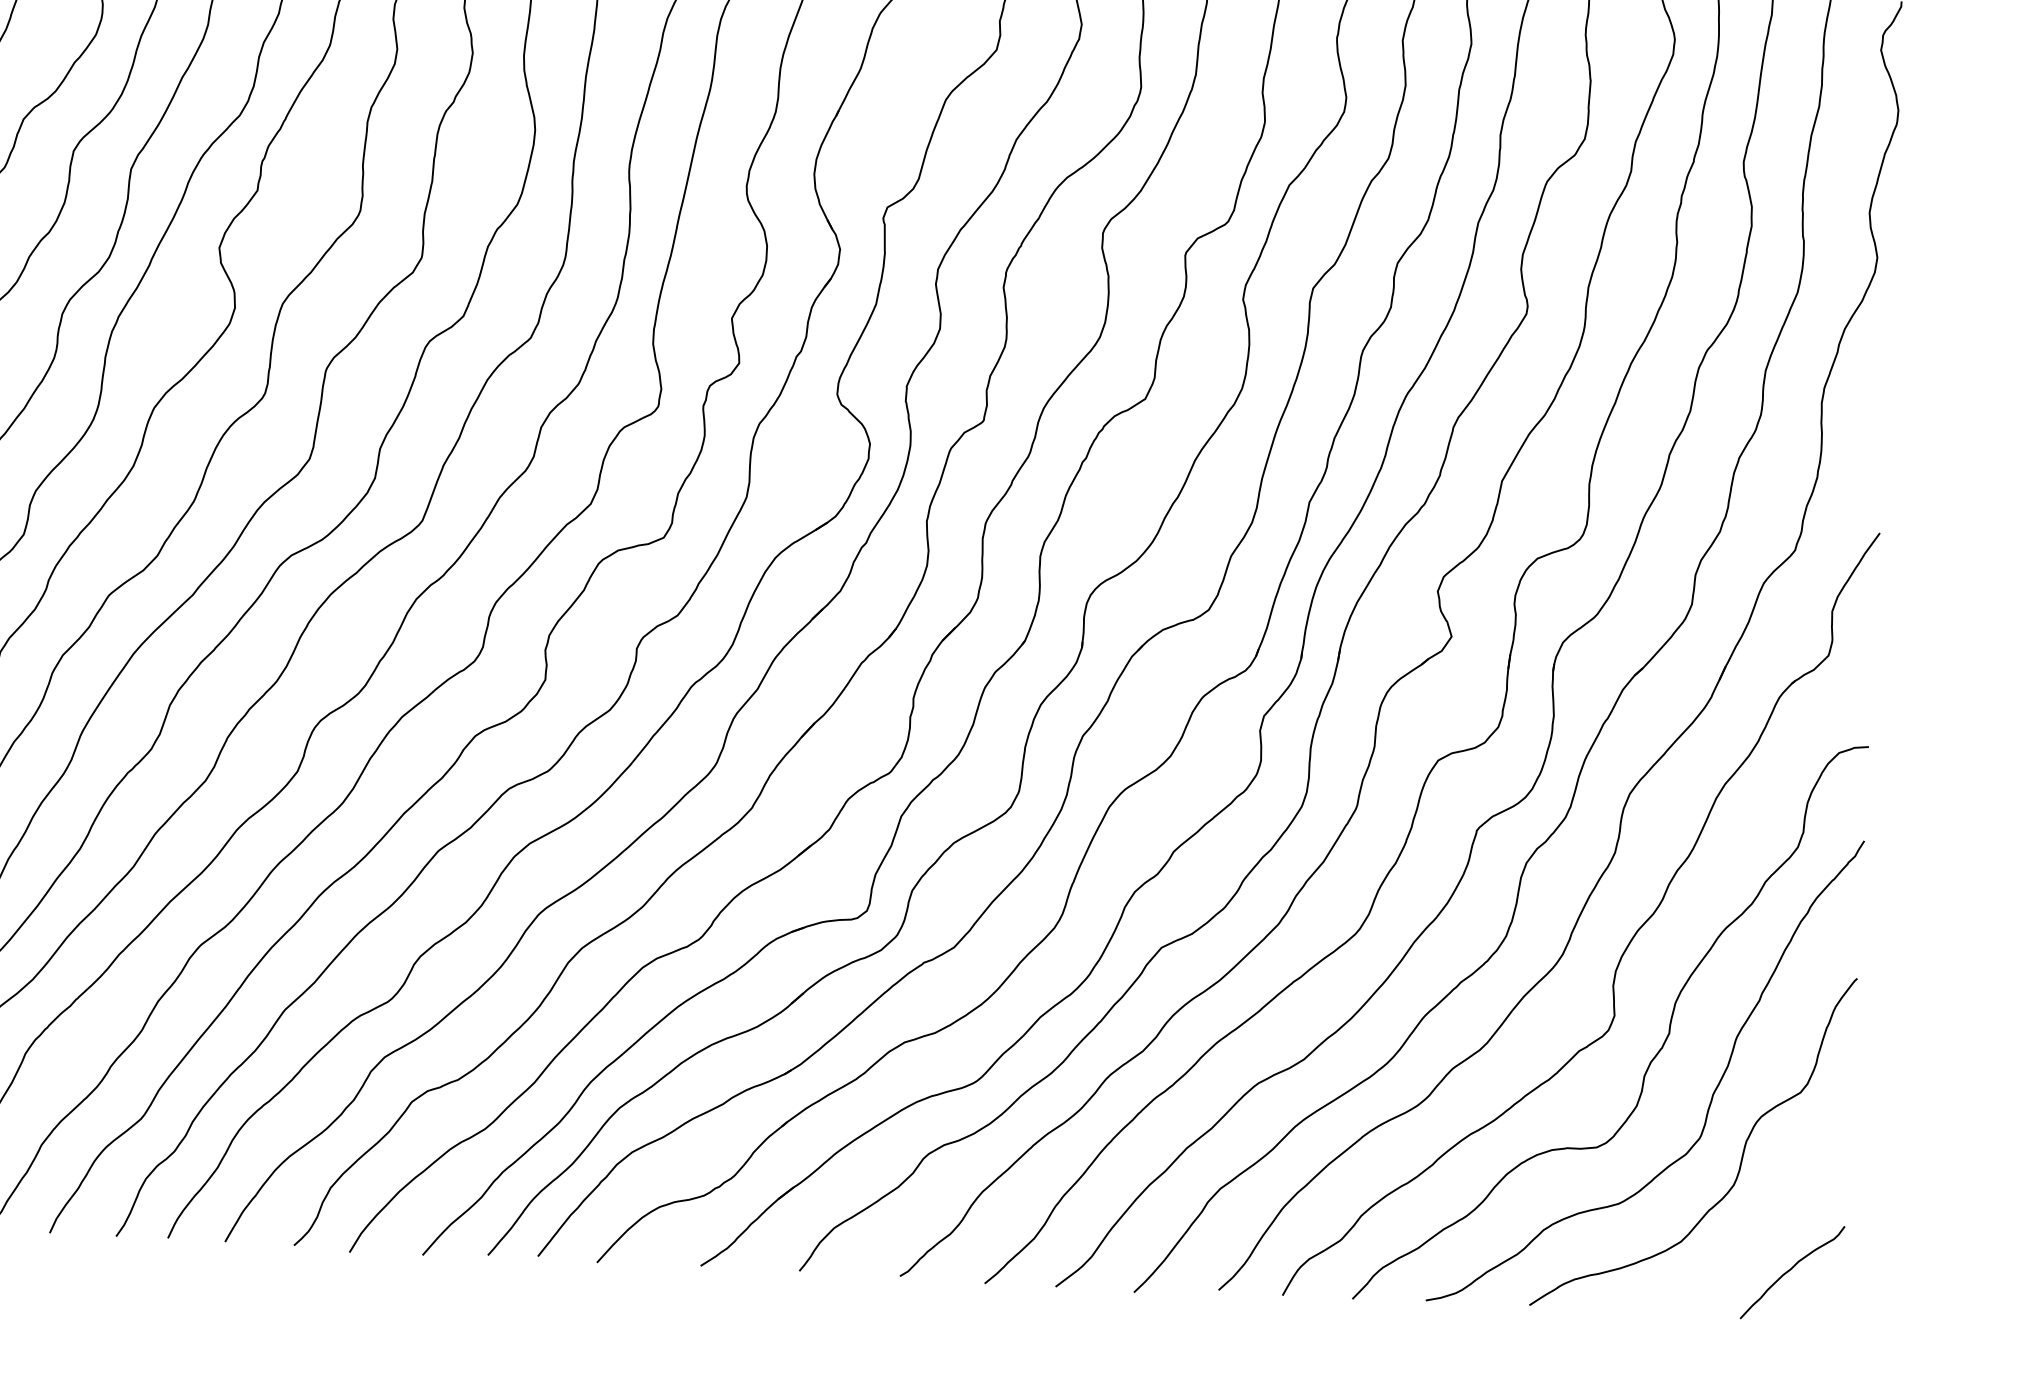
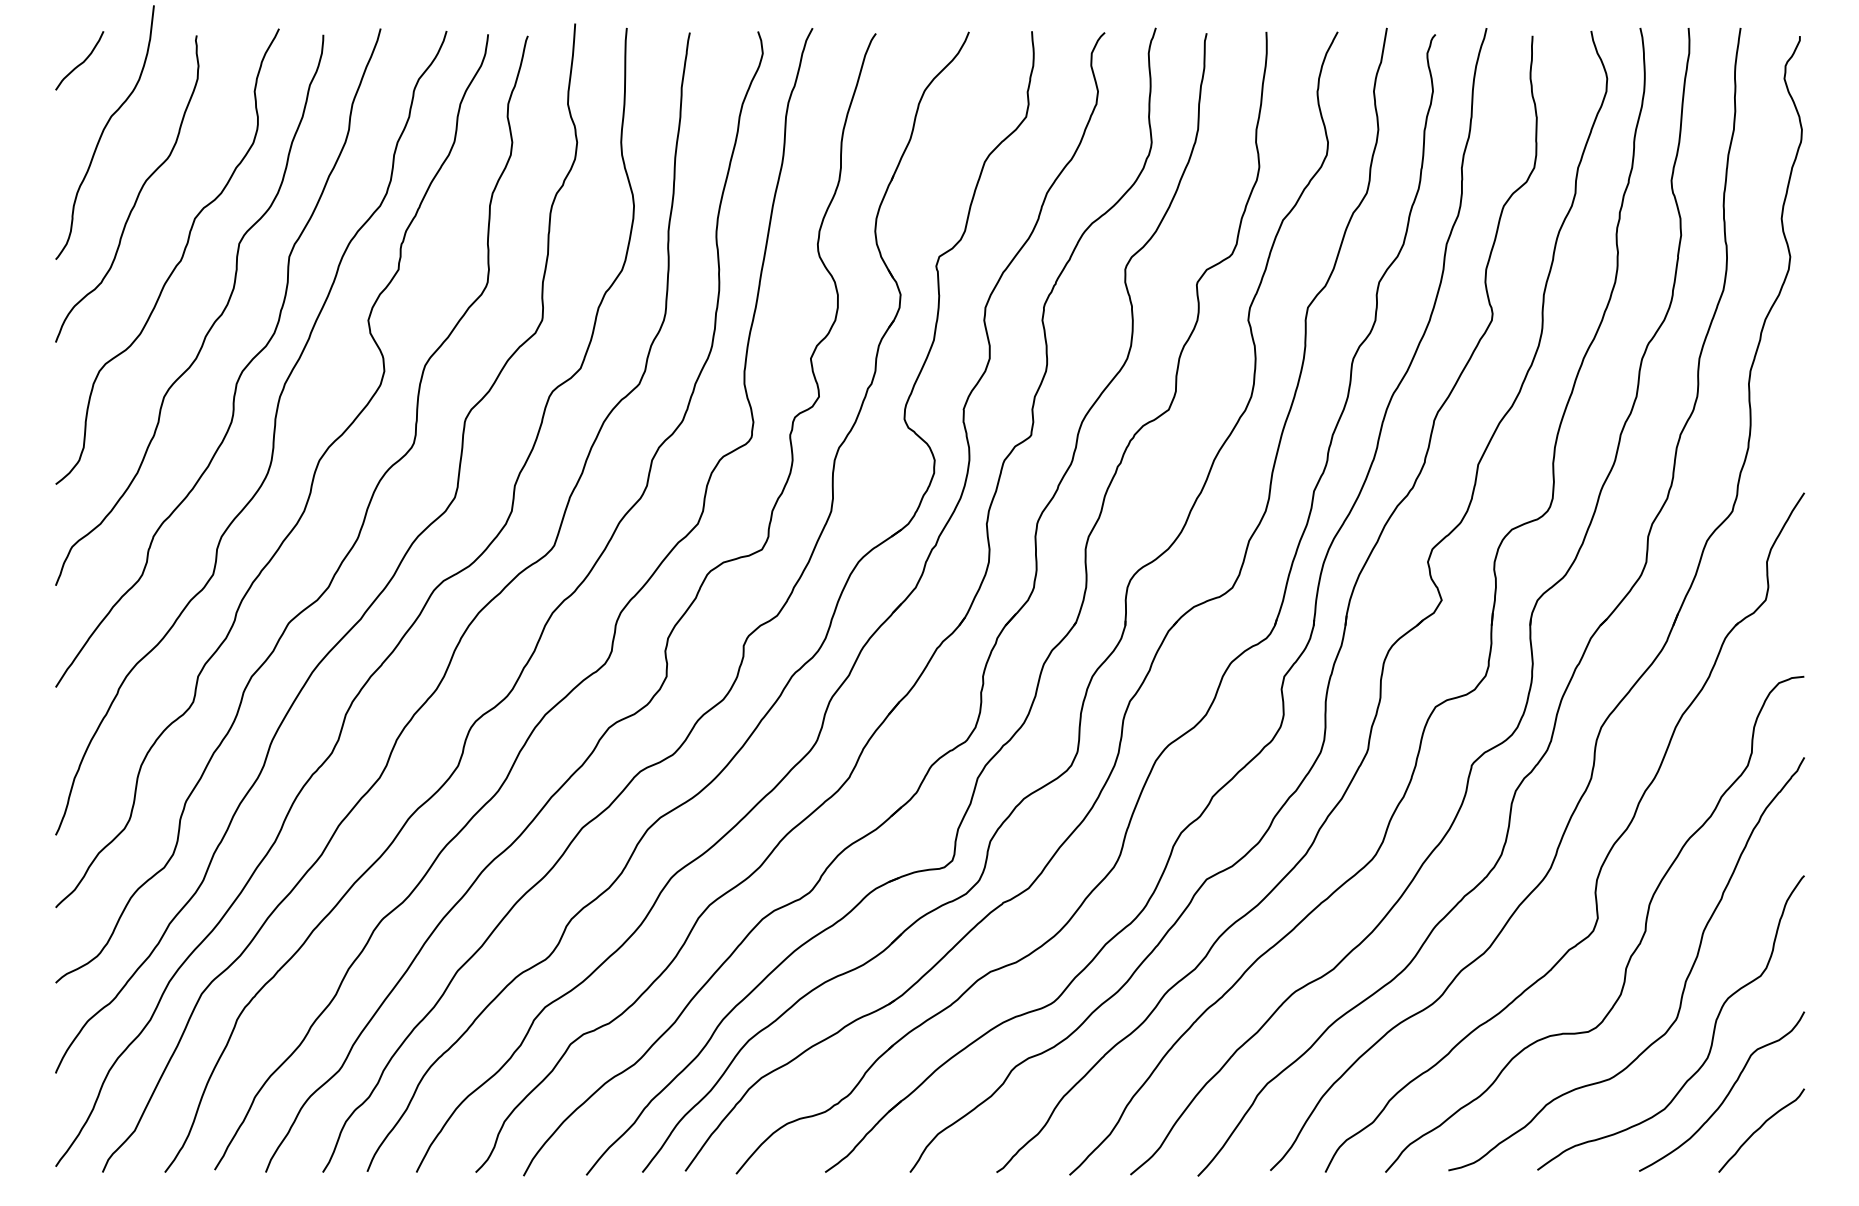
curve: (1755, 1227) -> (1727, 1093), added

